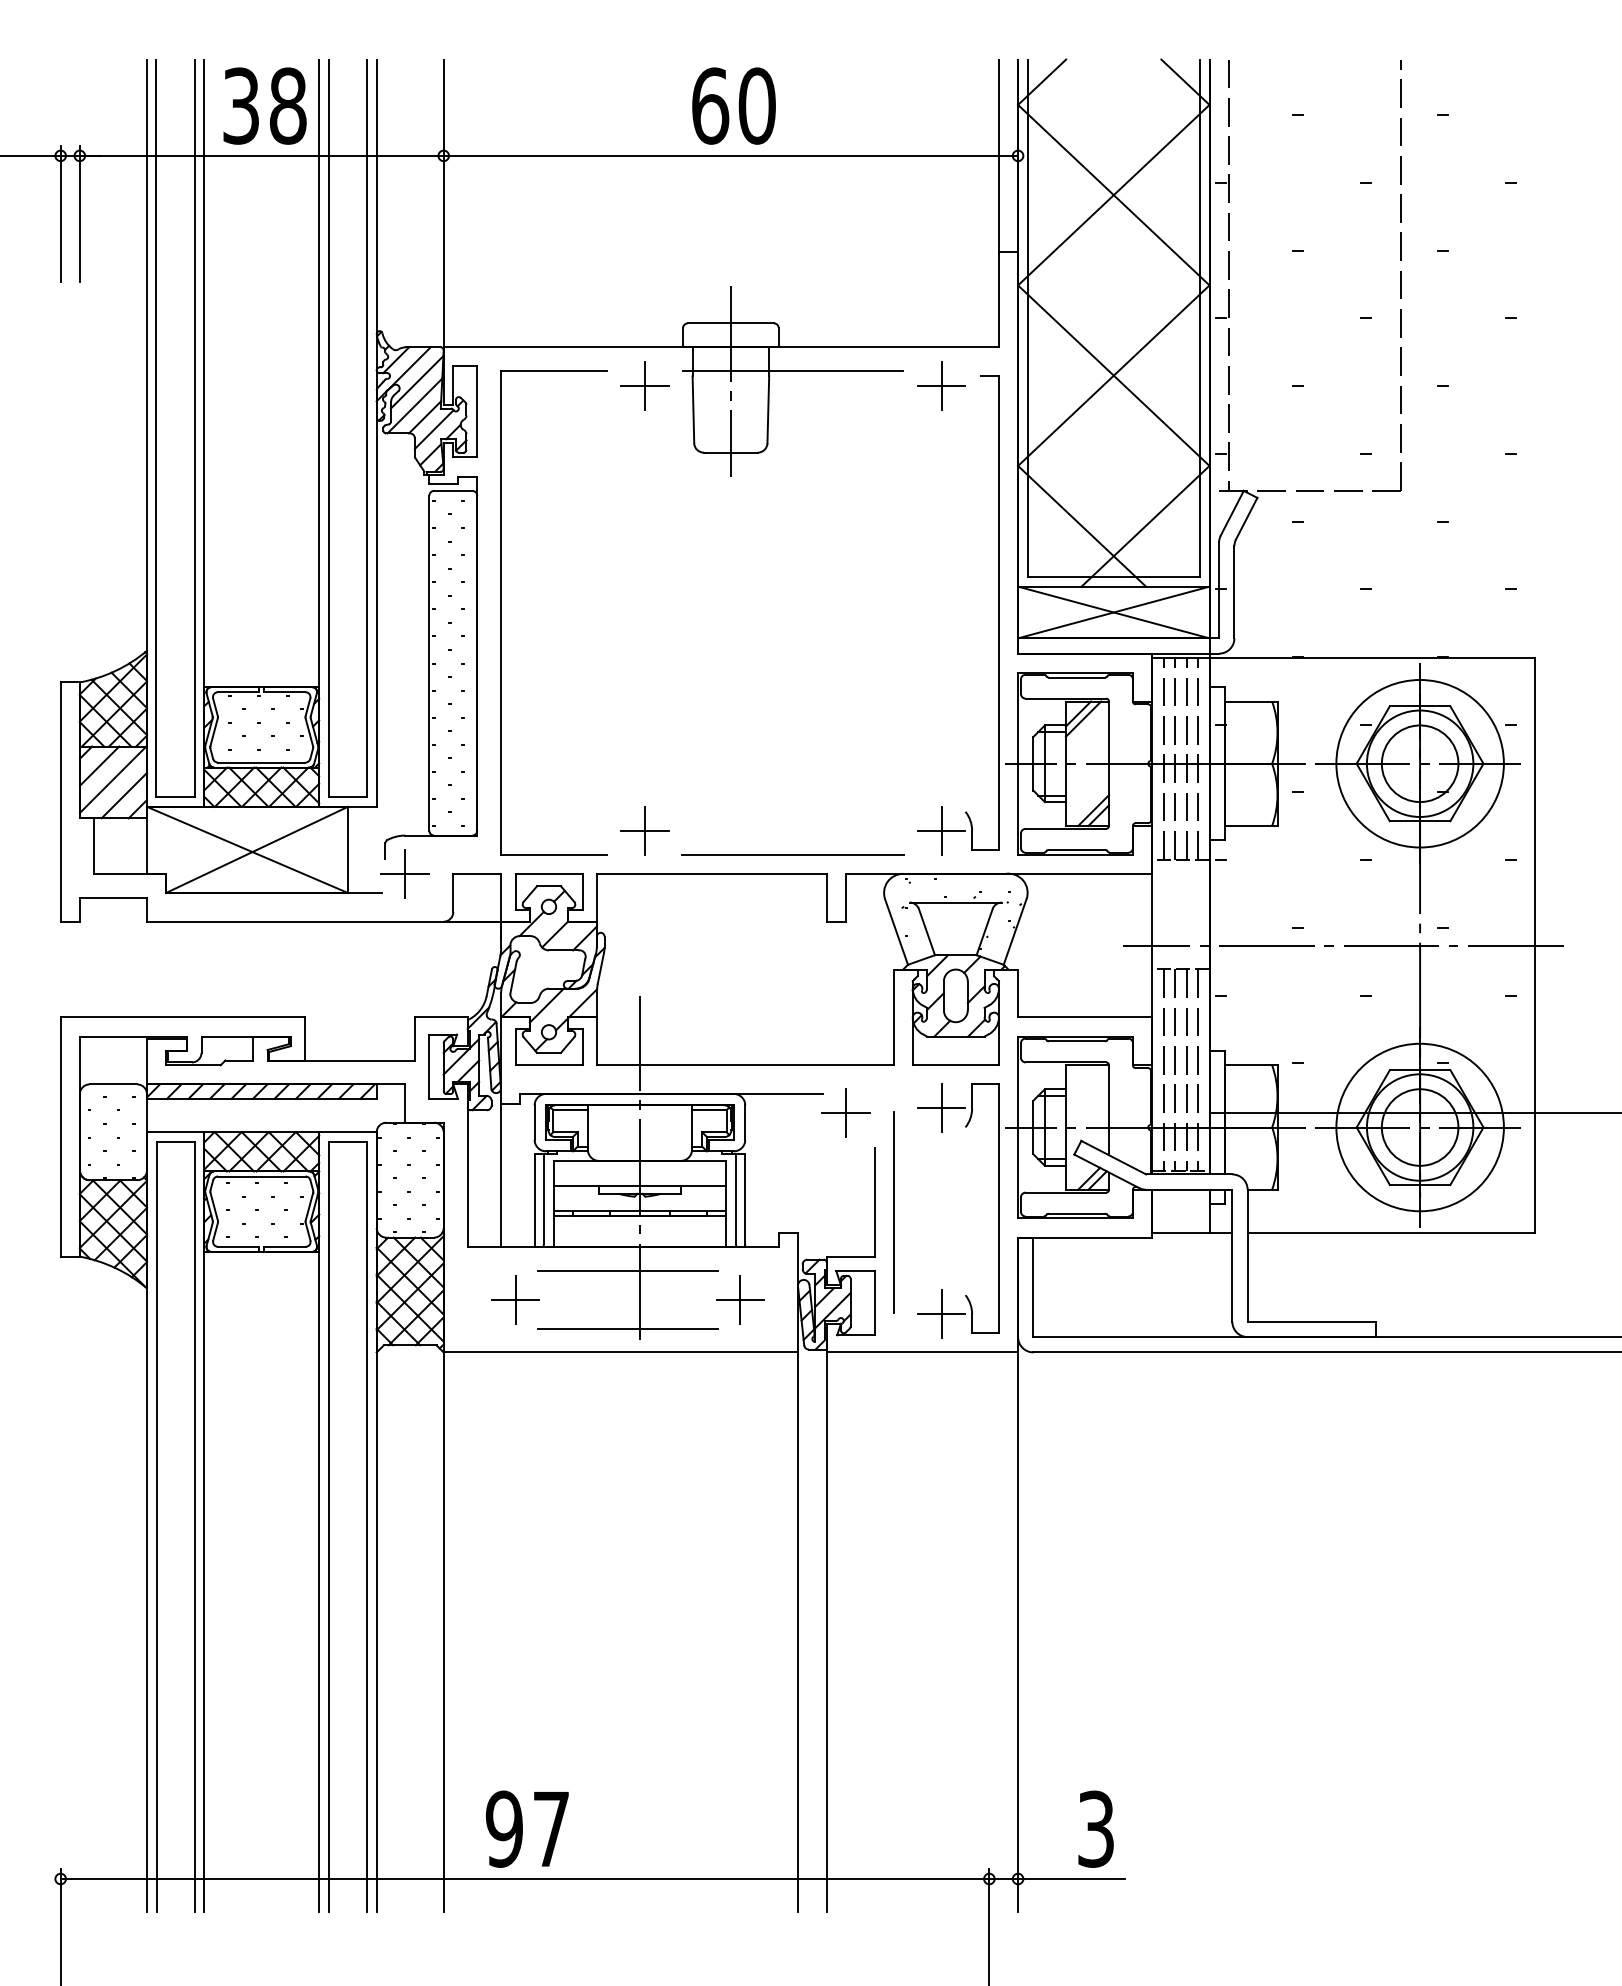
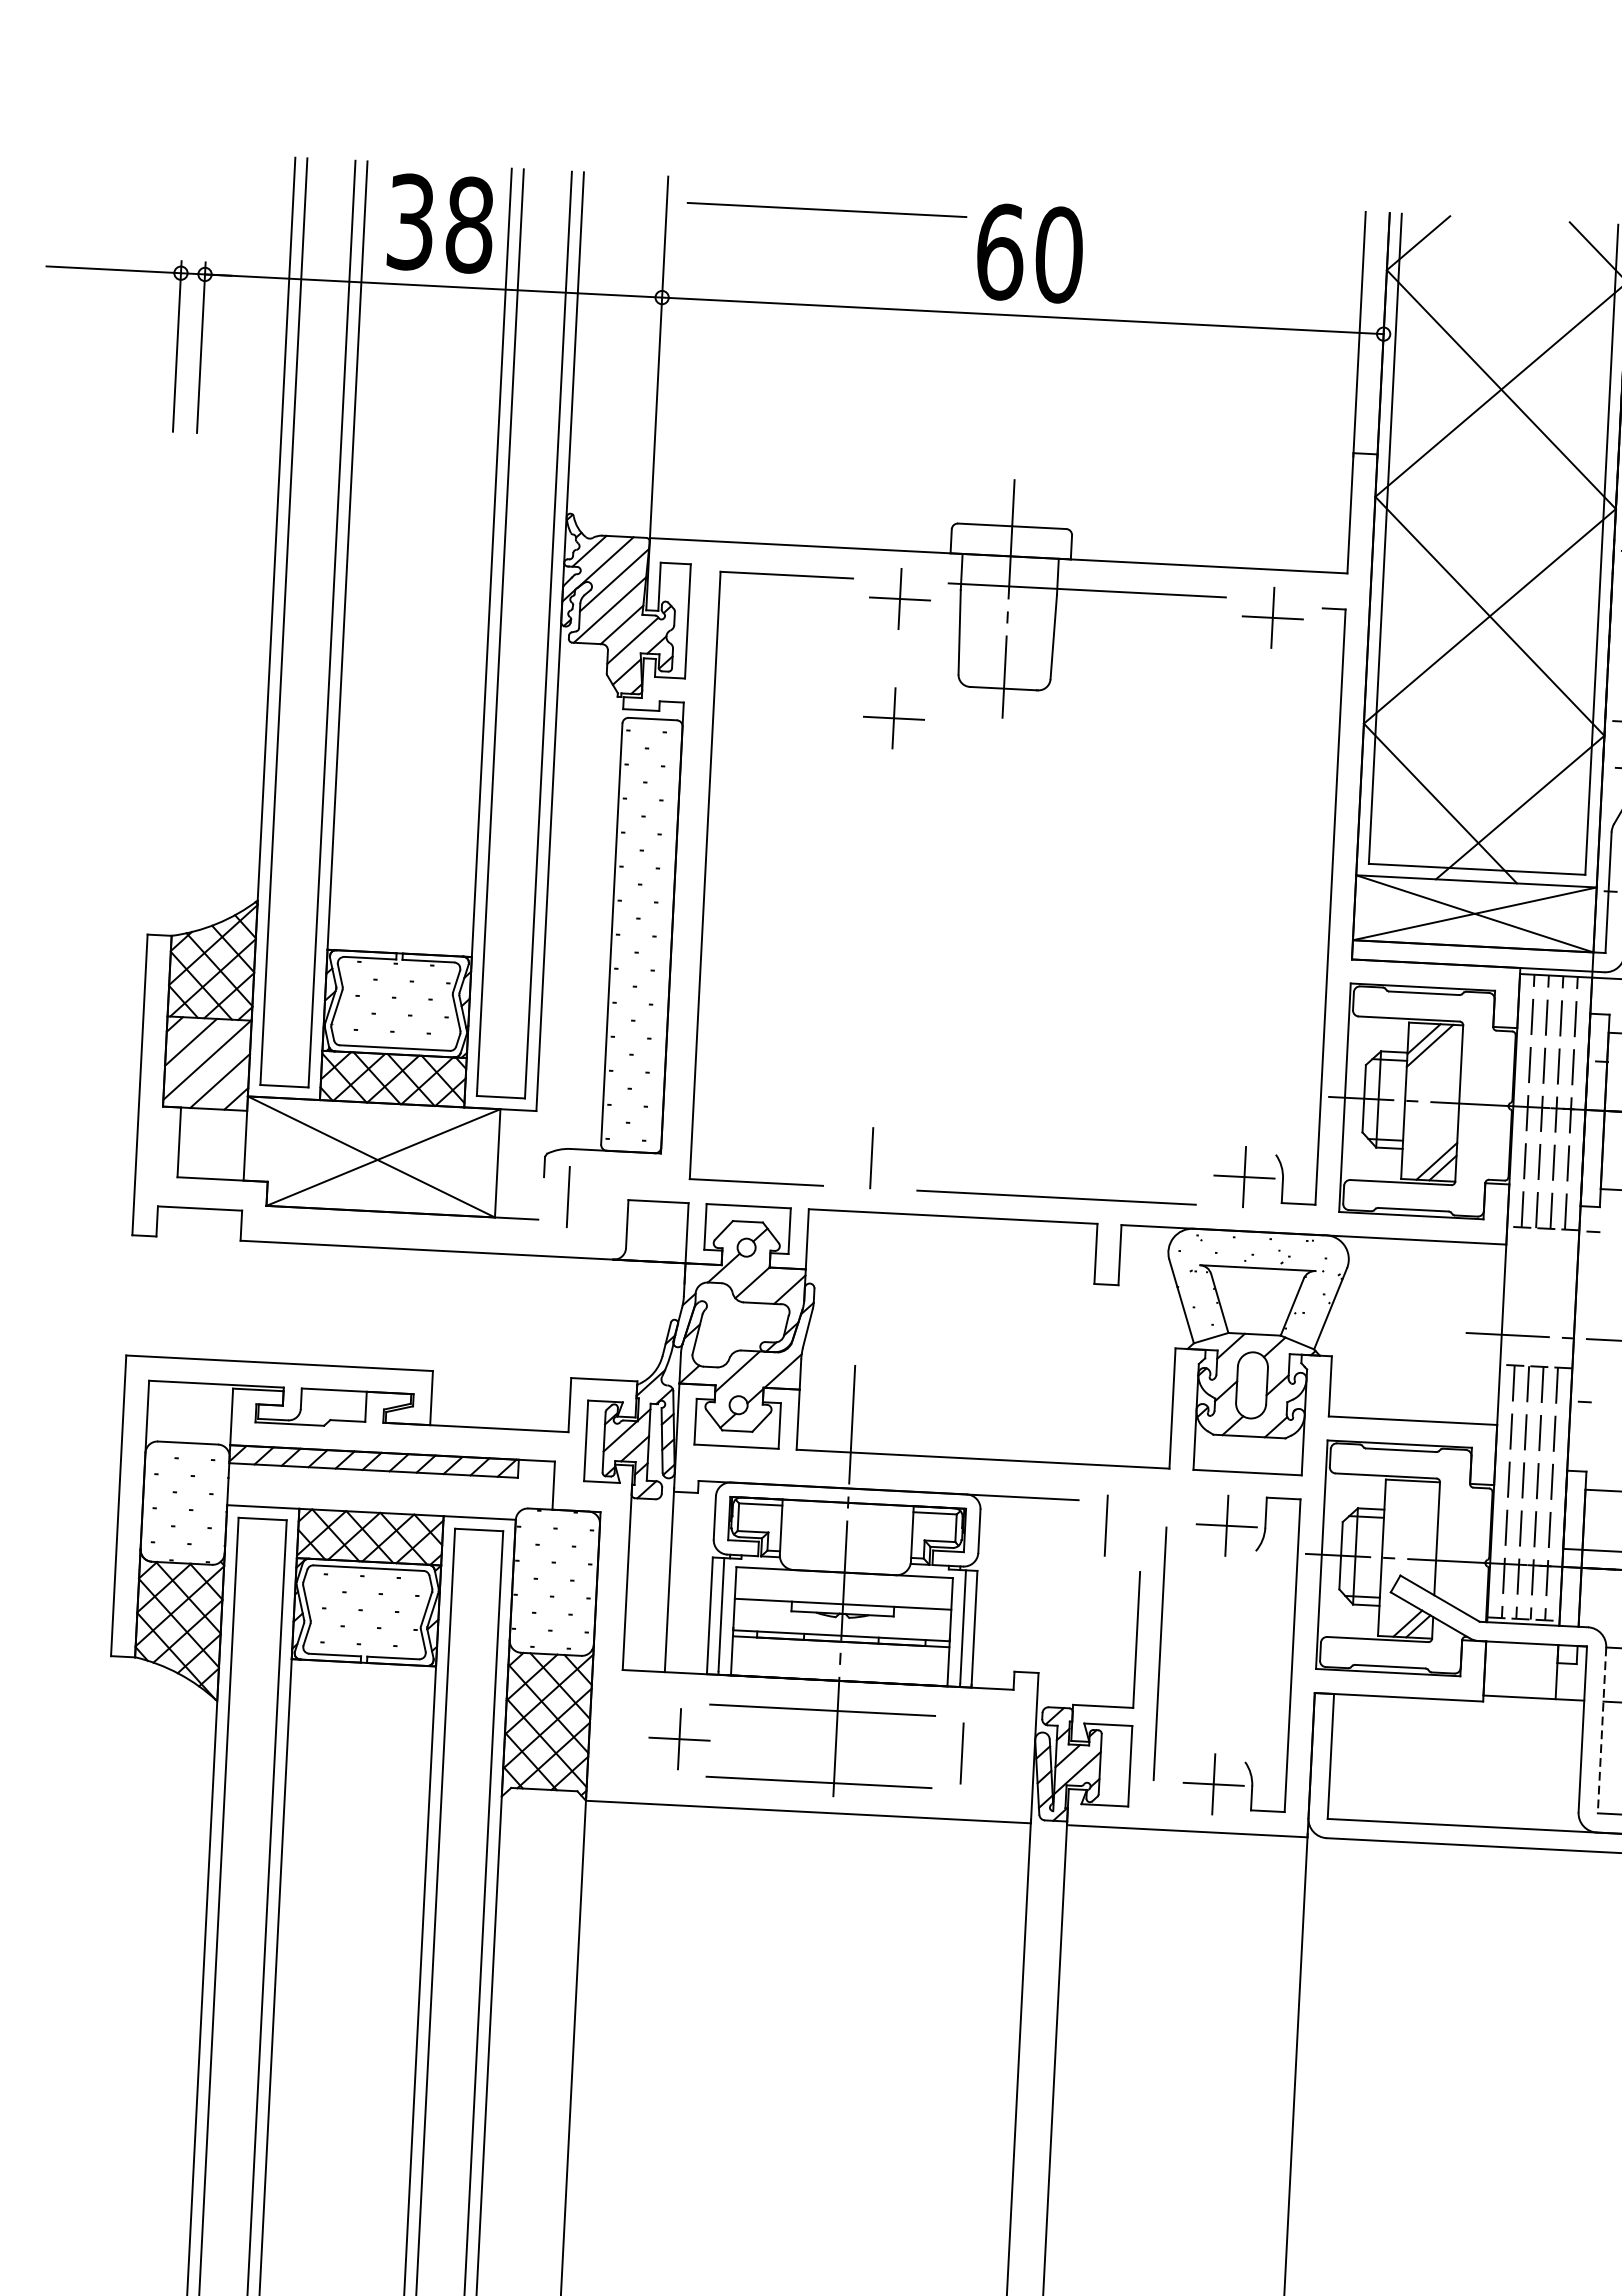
line: (570, 79) -> (826, 209), added
part: (644, 480) -> (893, 718), added
line: (644, 830) -> (871, 1157), removed
line: (405, 873) -> (568, 1196), removed
line: (845, 1113) -> (1105, 1526), removed
line: (1247, 1256) -> (1601, 1731), solid -> dashed
line: (740, 1299) -> (962, 1753), removed

